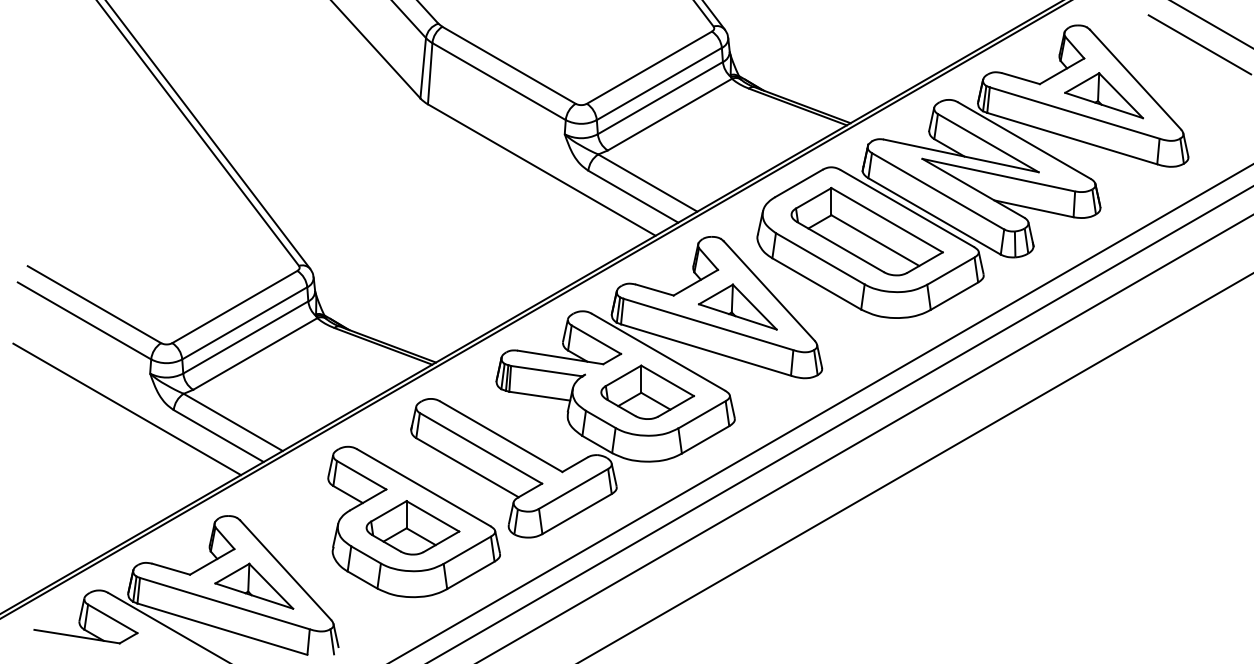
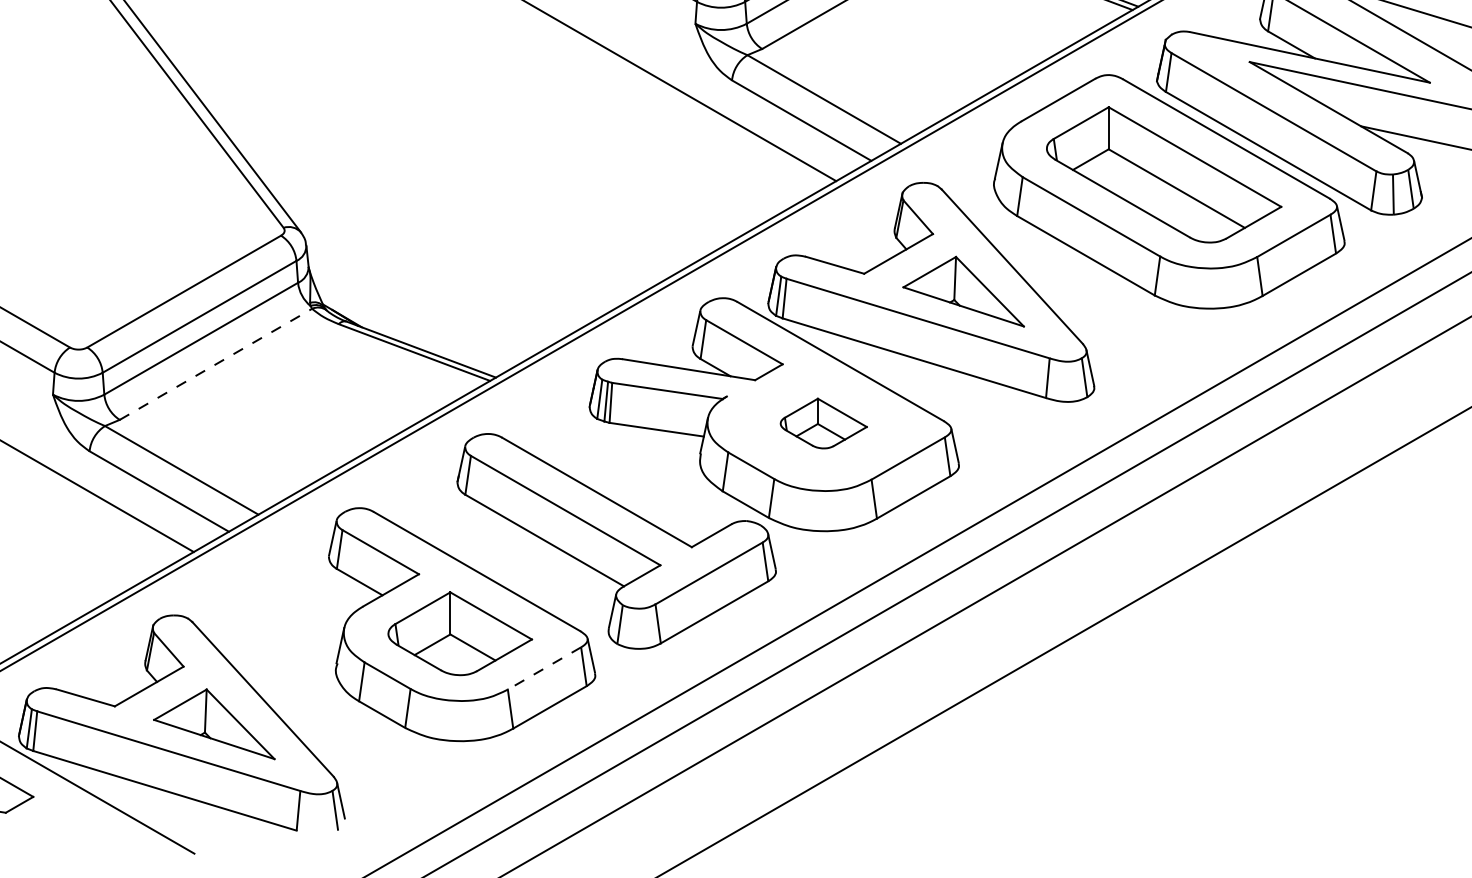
line: (255, 354) -> (216, 365), solid -> dashed
part: (647, 391) -> (823, 422), size x0.6
line: (466, 550) -> (543, 668), solid -> dashed

